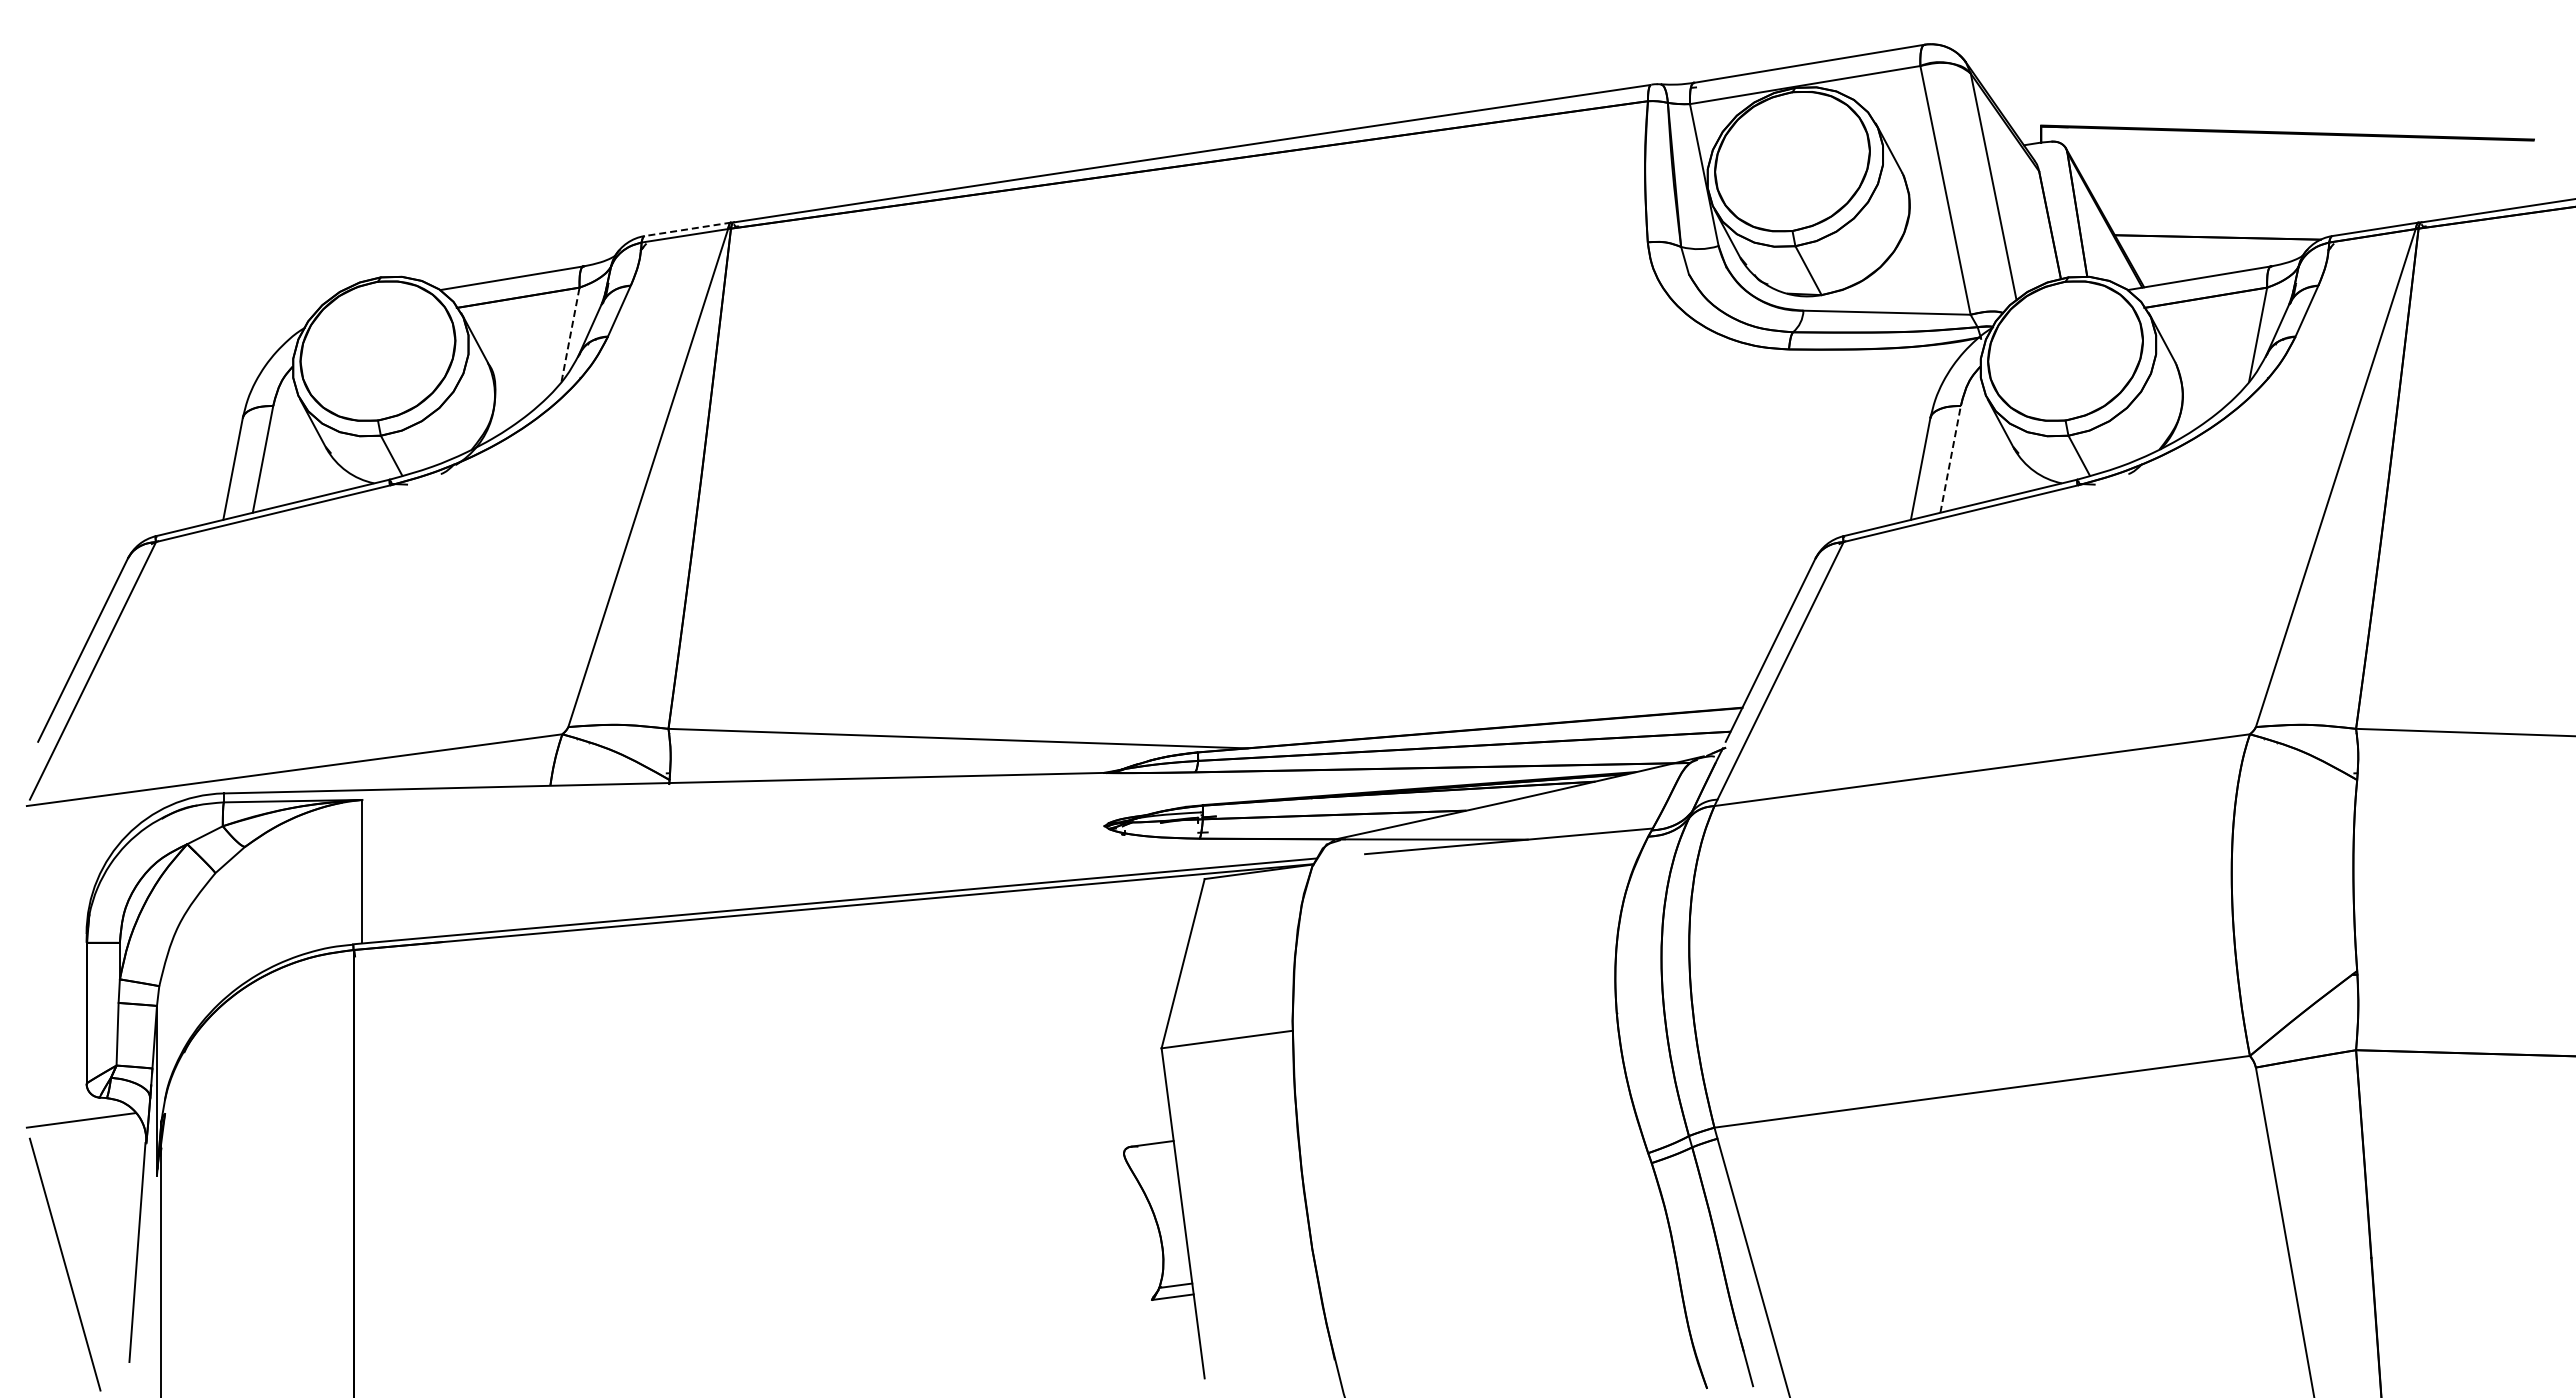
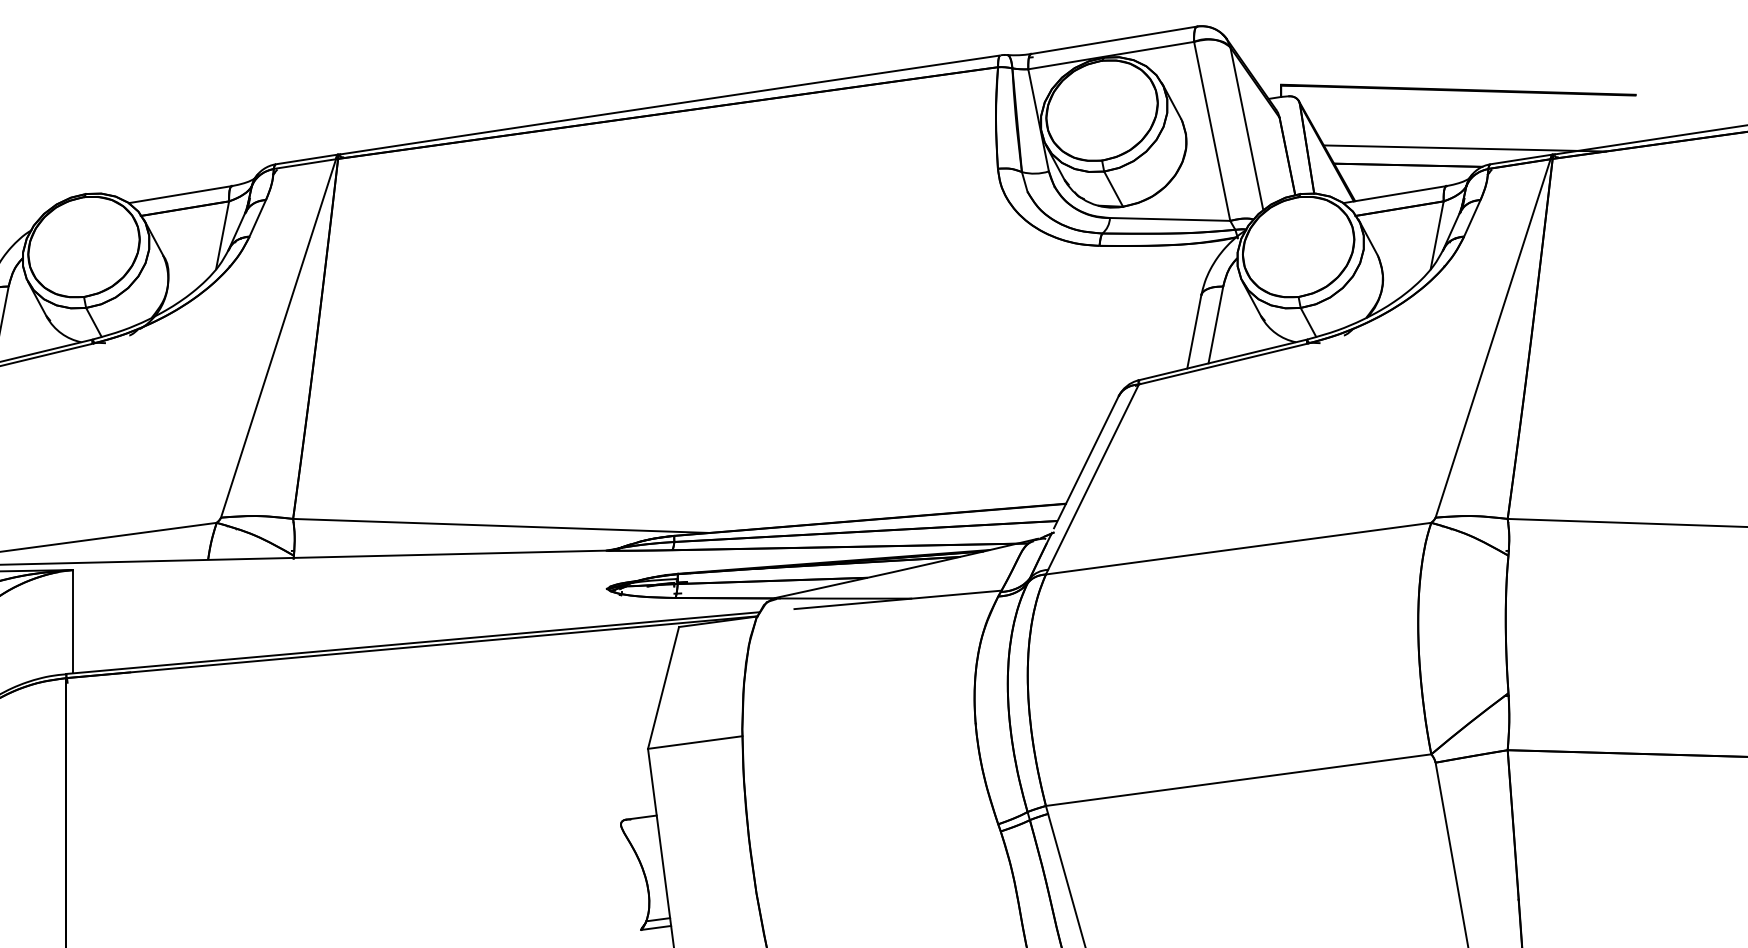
line: (2296, 213) -> (1464, 148), added
line: (688, 229) -> (307, 159), dashed -> solid
line: (570, 334) -> (222, 235), dashed -> solid
line: (1950, 458) -> (1215, 324), dashed -> solid

